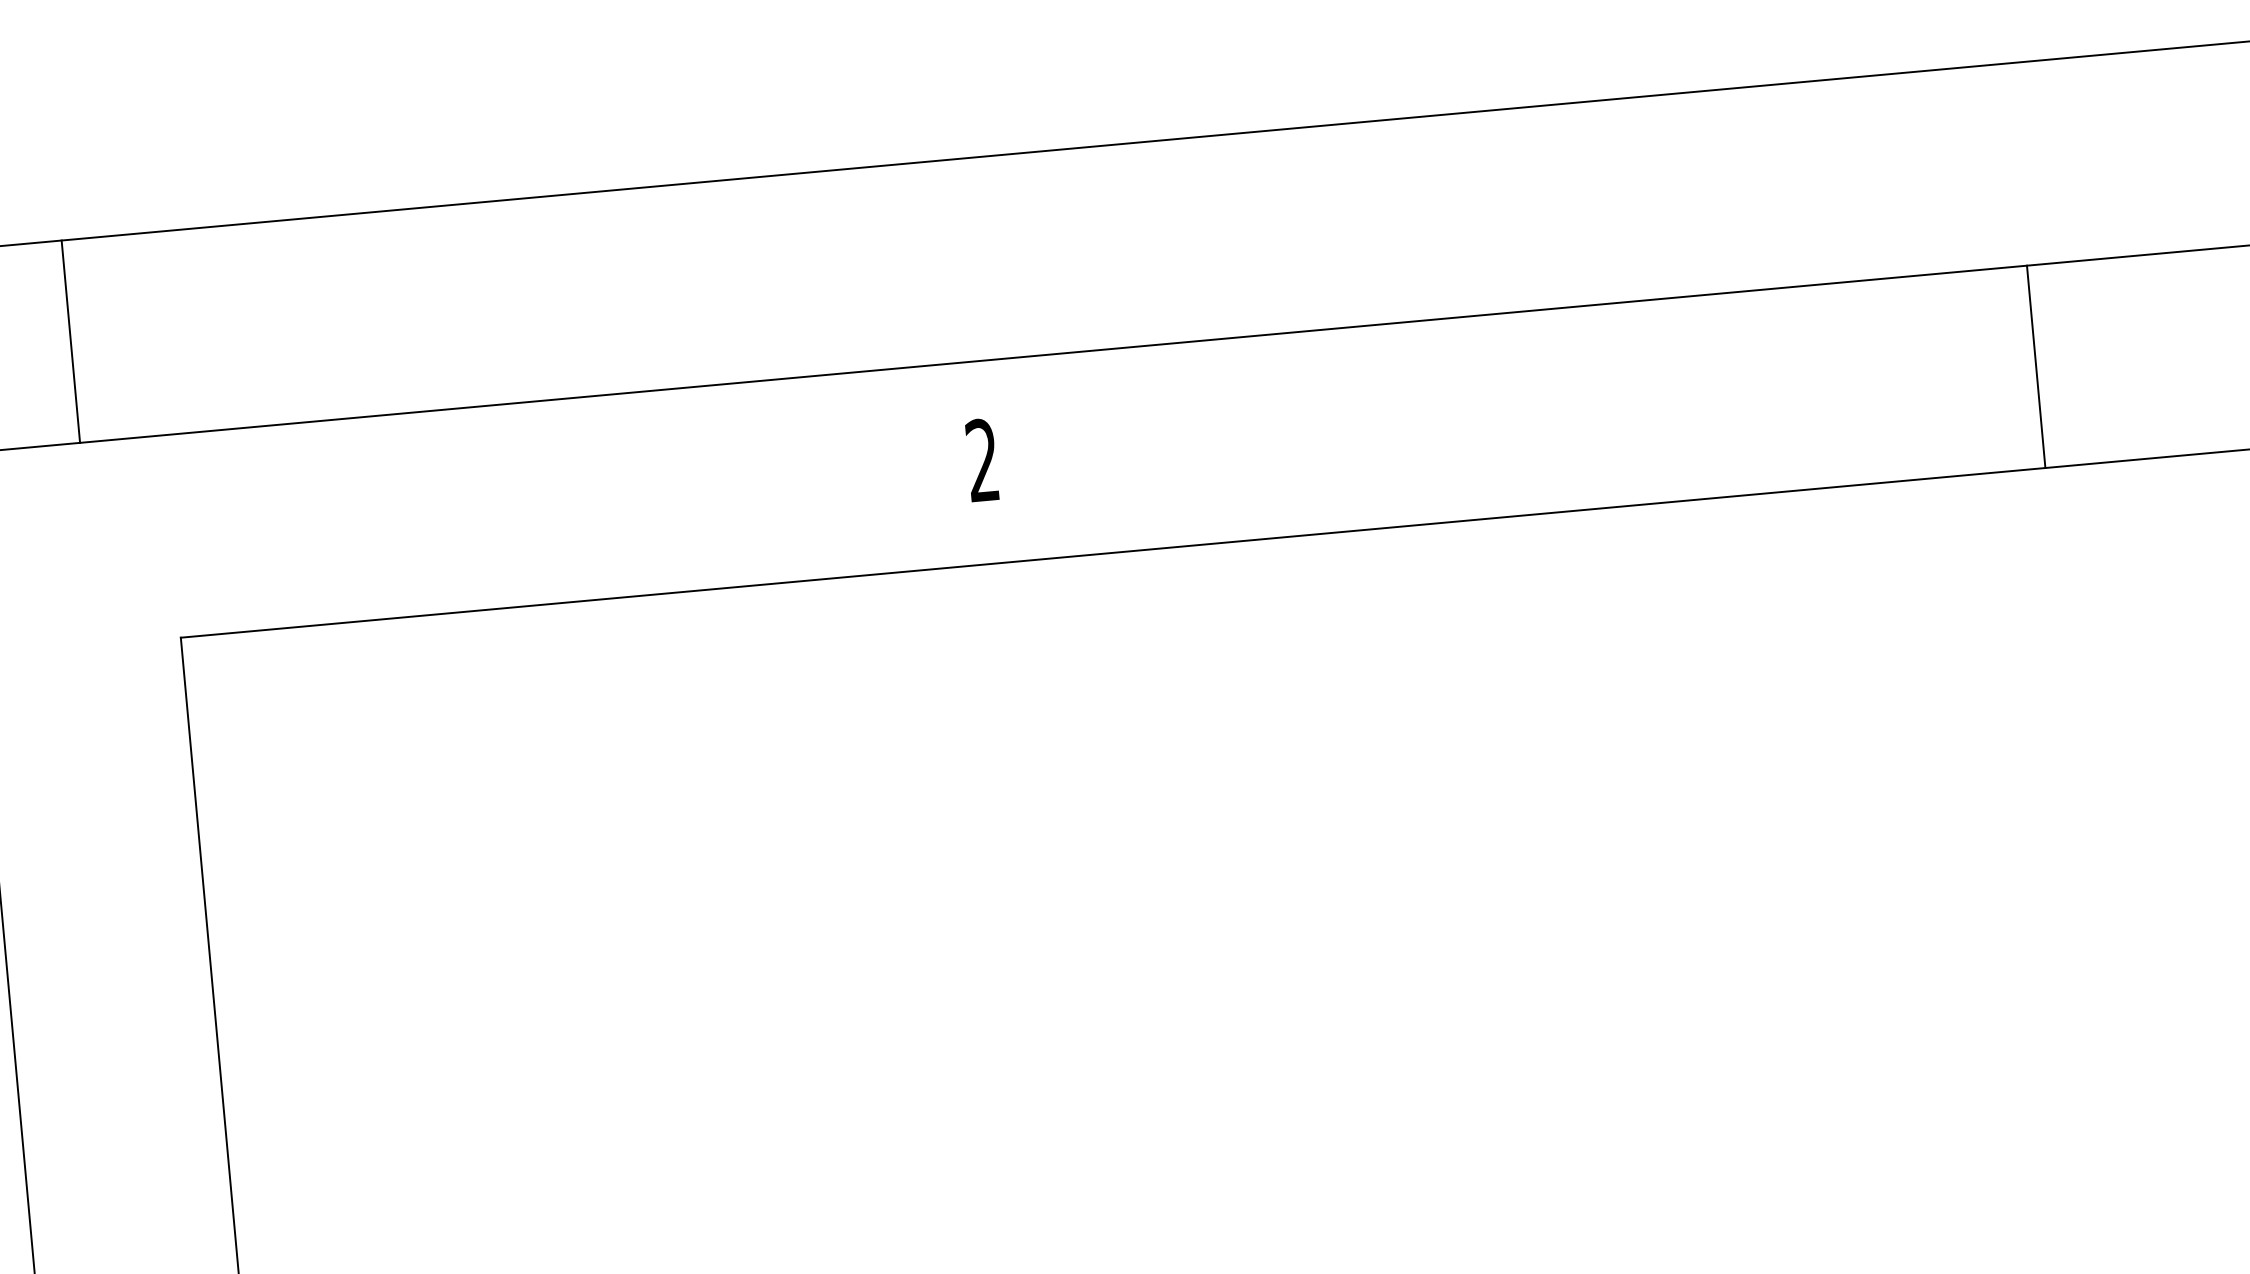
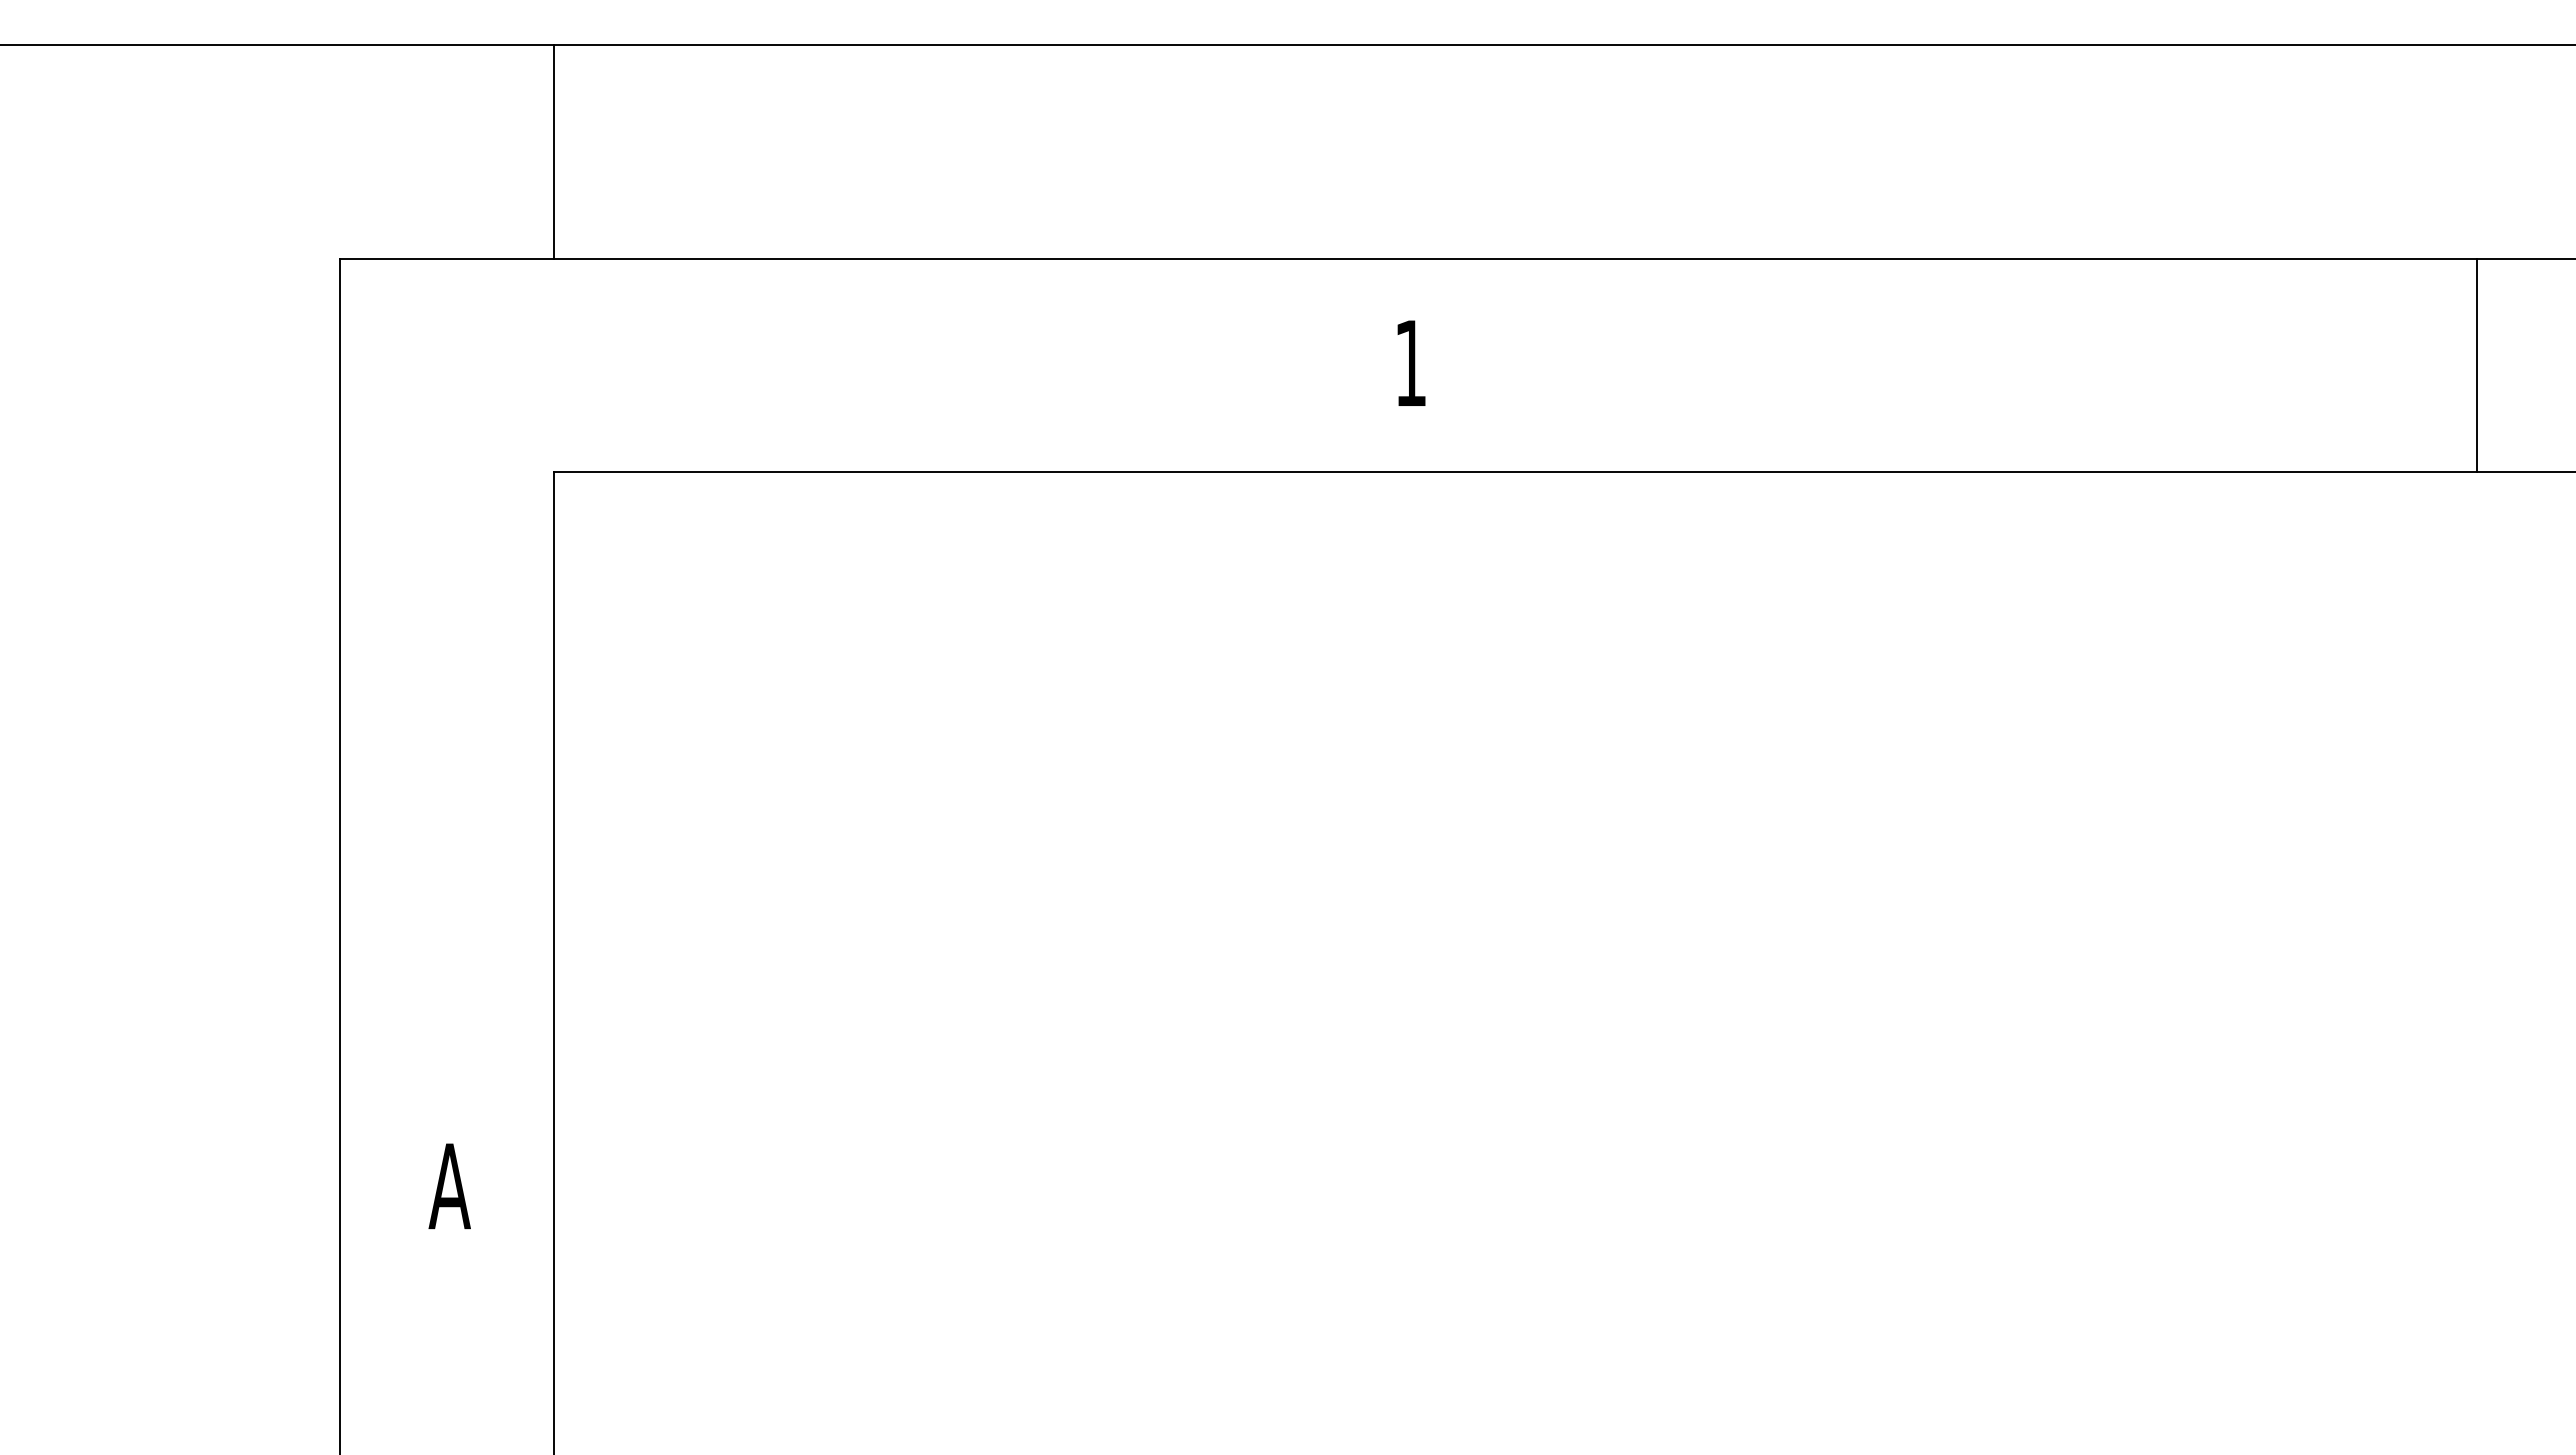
line: (71, 341) -> (554, 151), moved
line: (2036, 366) -> (2477, 365), moved
text: (982, 459) -> (1410, 362), 2 -> 1

